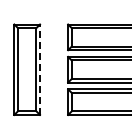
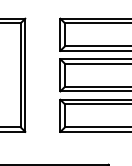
line: (40, 69) -> (25, 75), dashed -> solid

